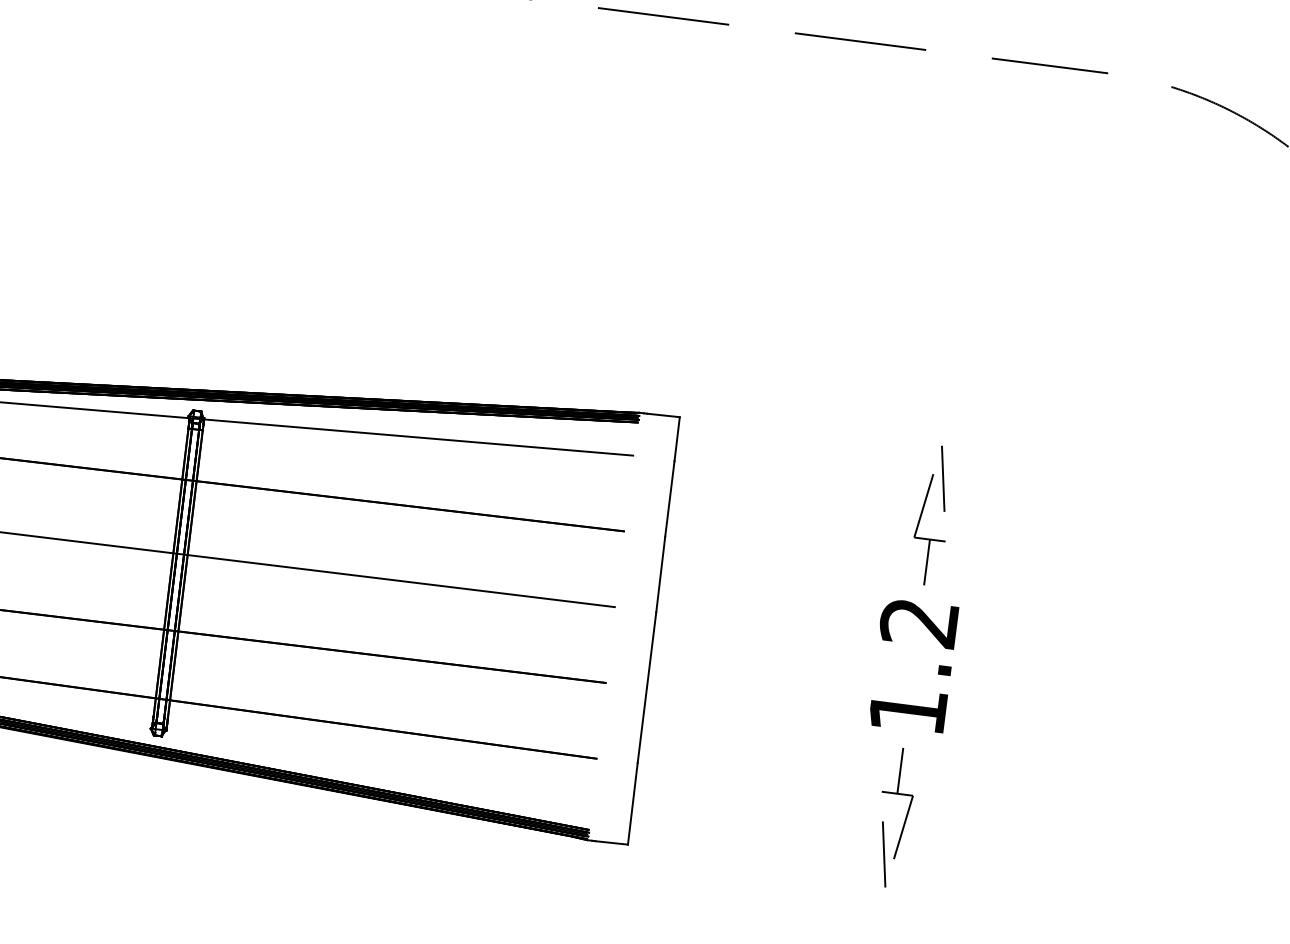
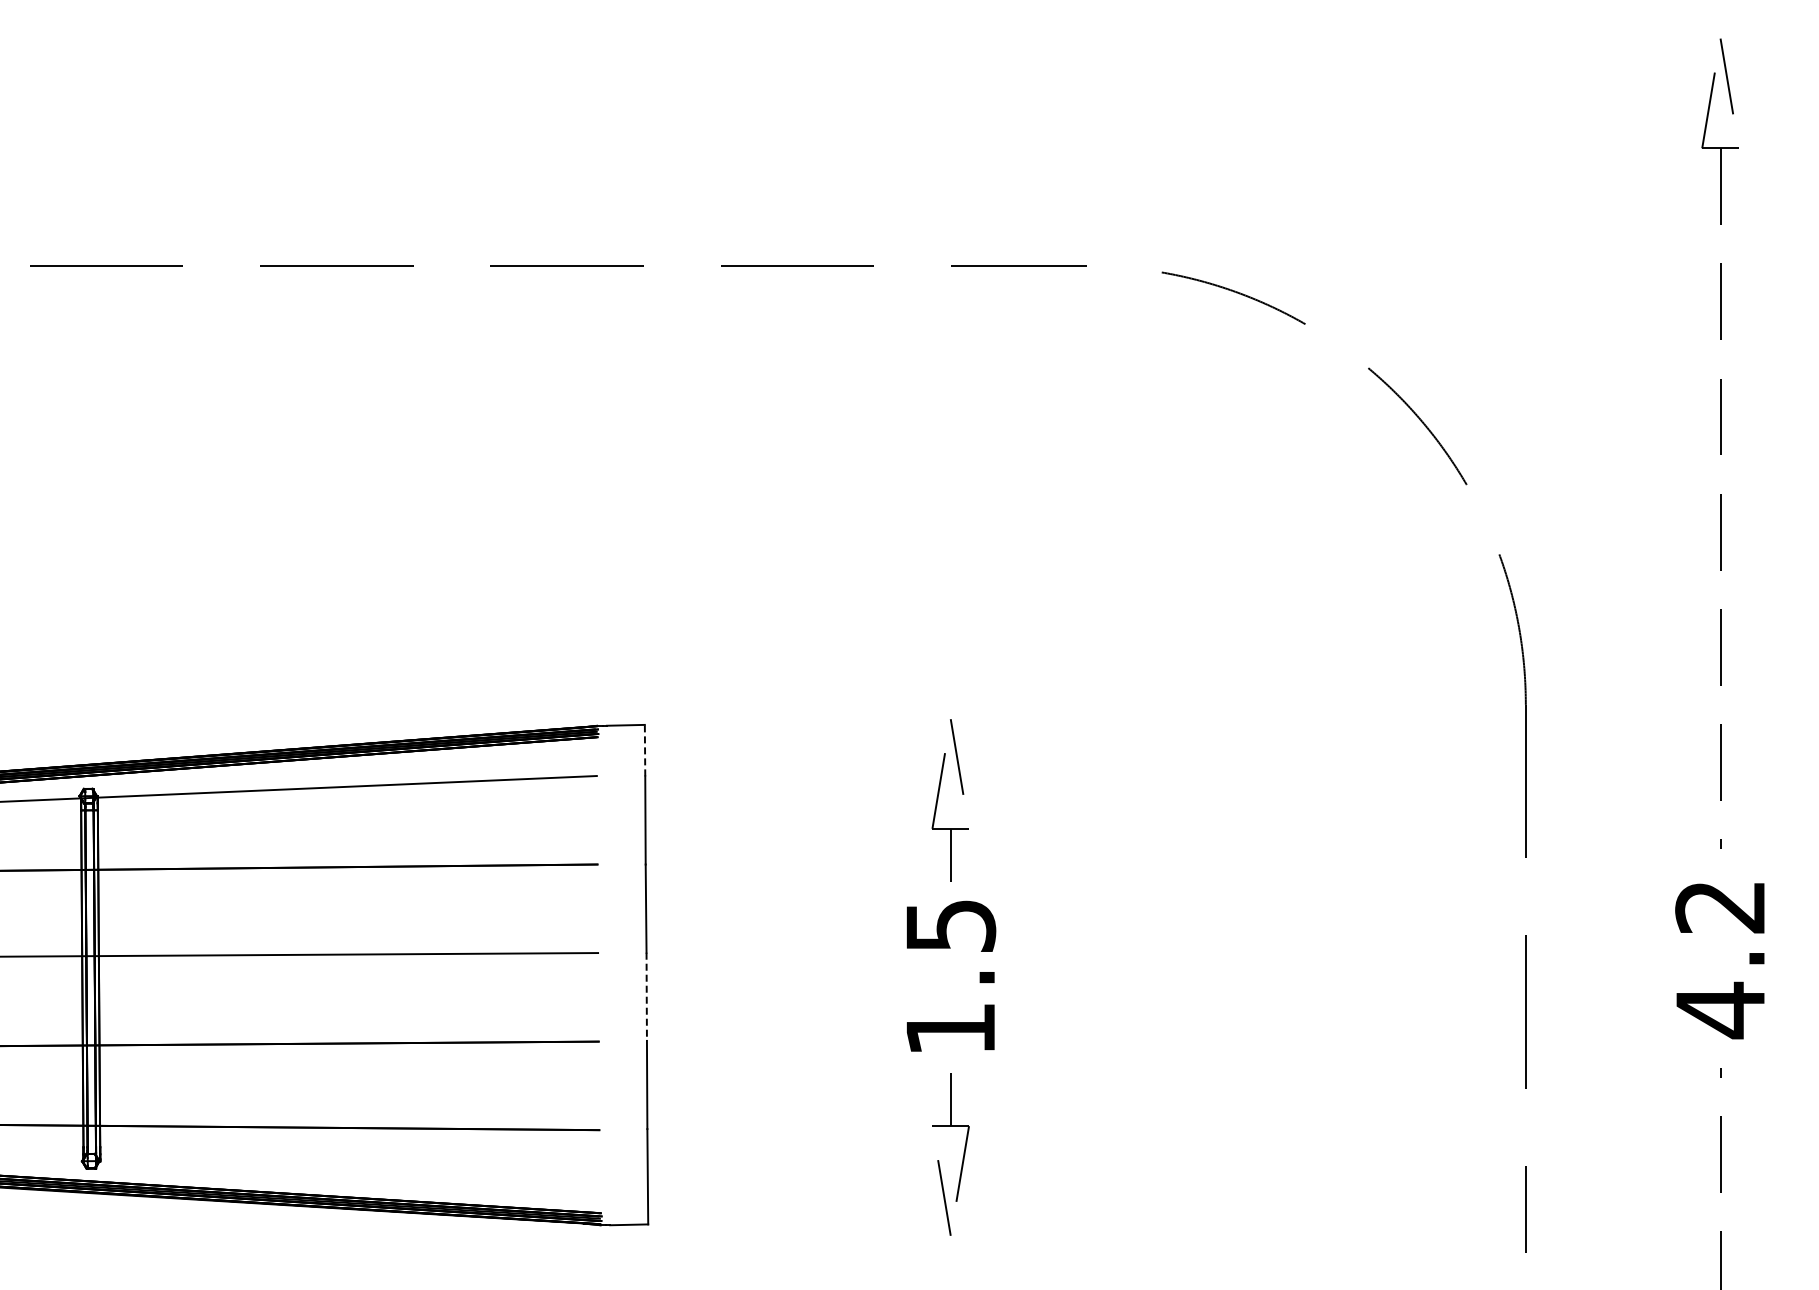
line: (677, 439) -> (645, 750), solid -> dashed
text: (919, 623) -> (950, 926), 1.2 -> 1.5
line: (651, 650) -> (646, 997), solid -> dashed

